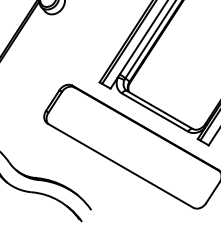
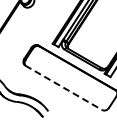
line: (121, 166) -> (64, 88), solid -> dashed

